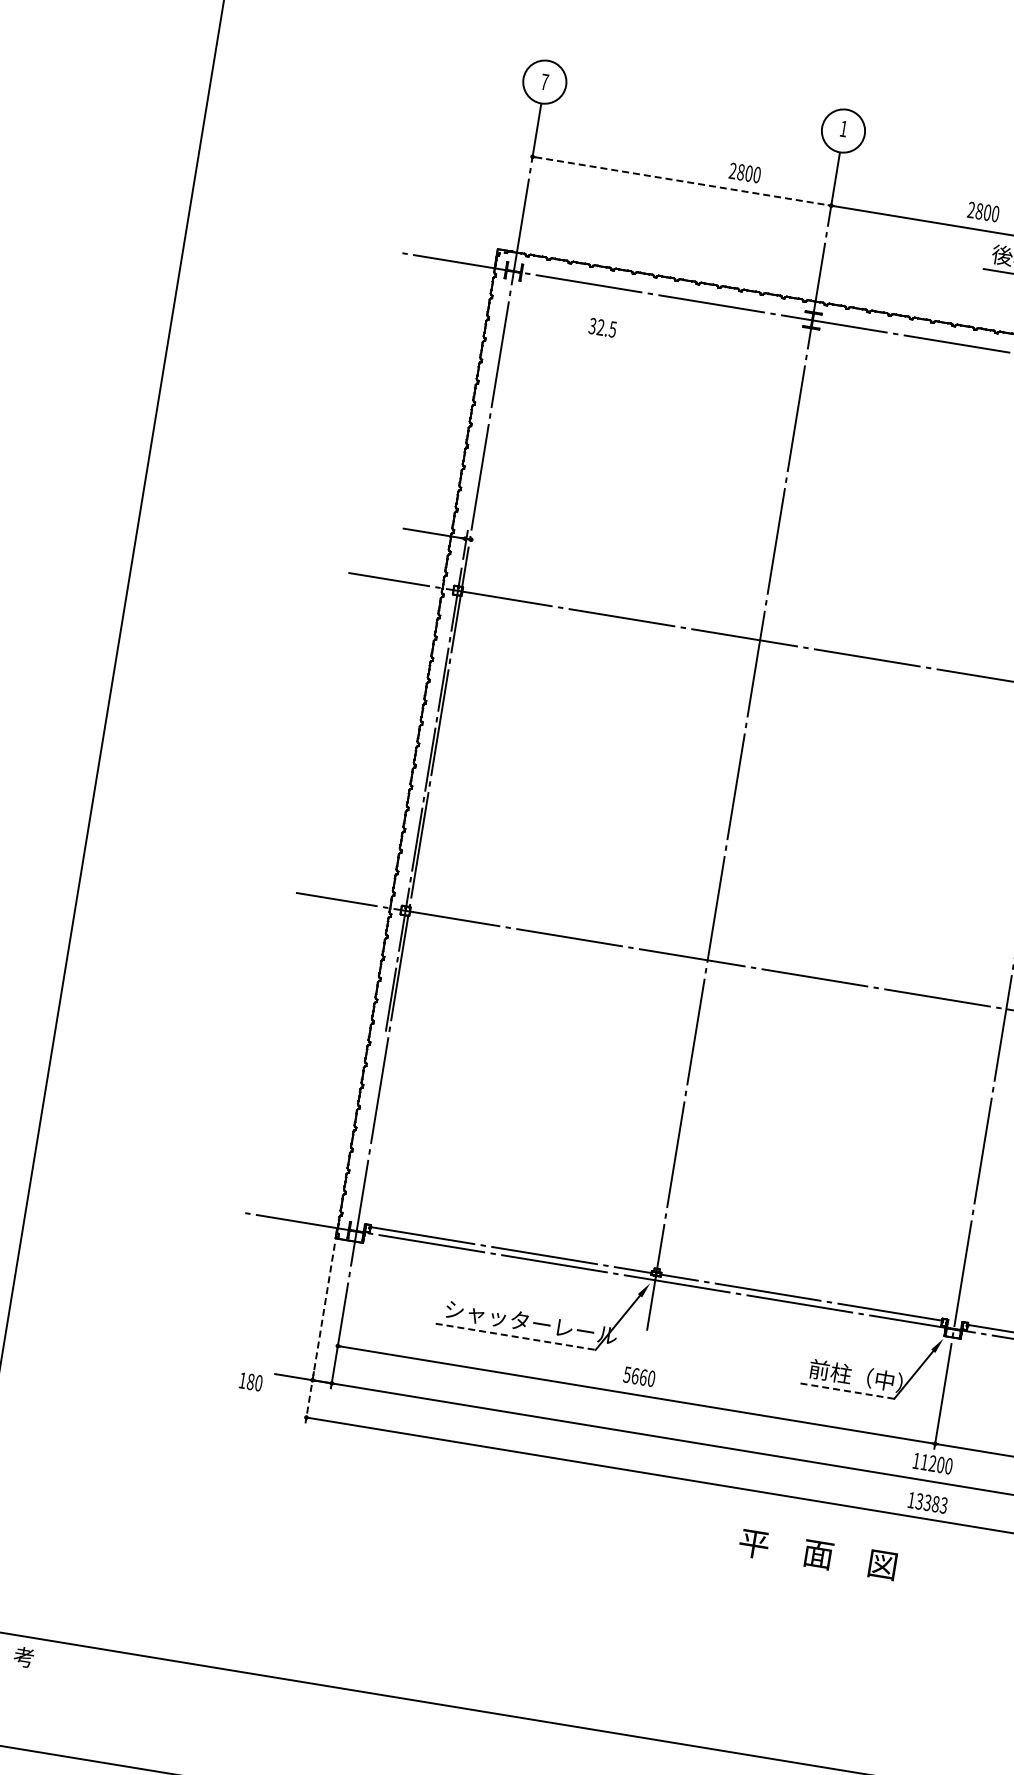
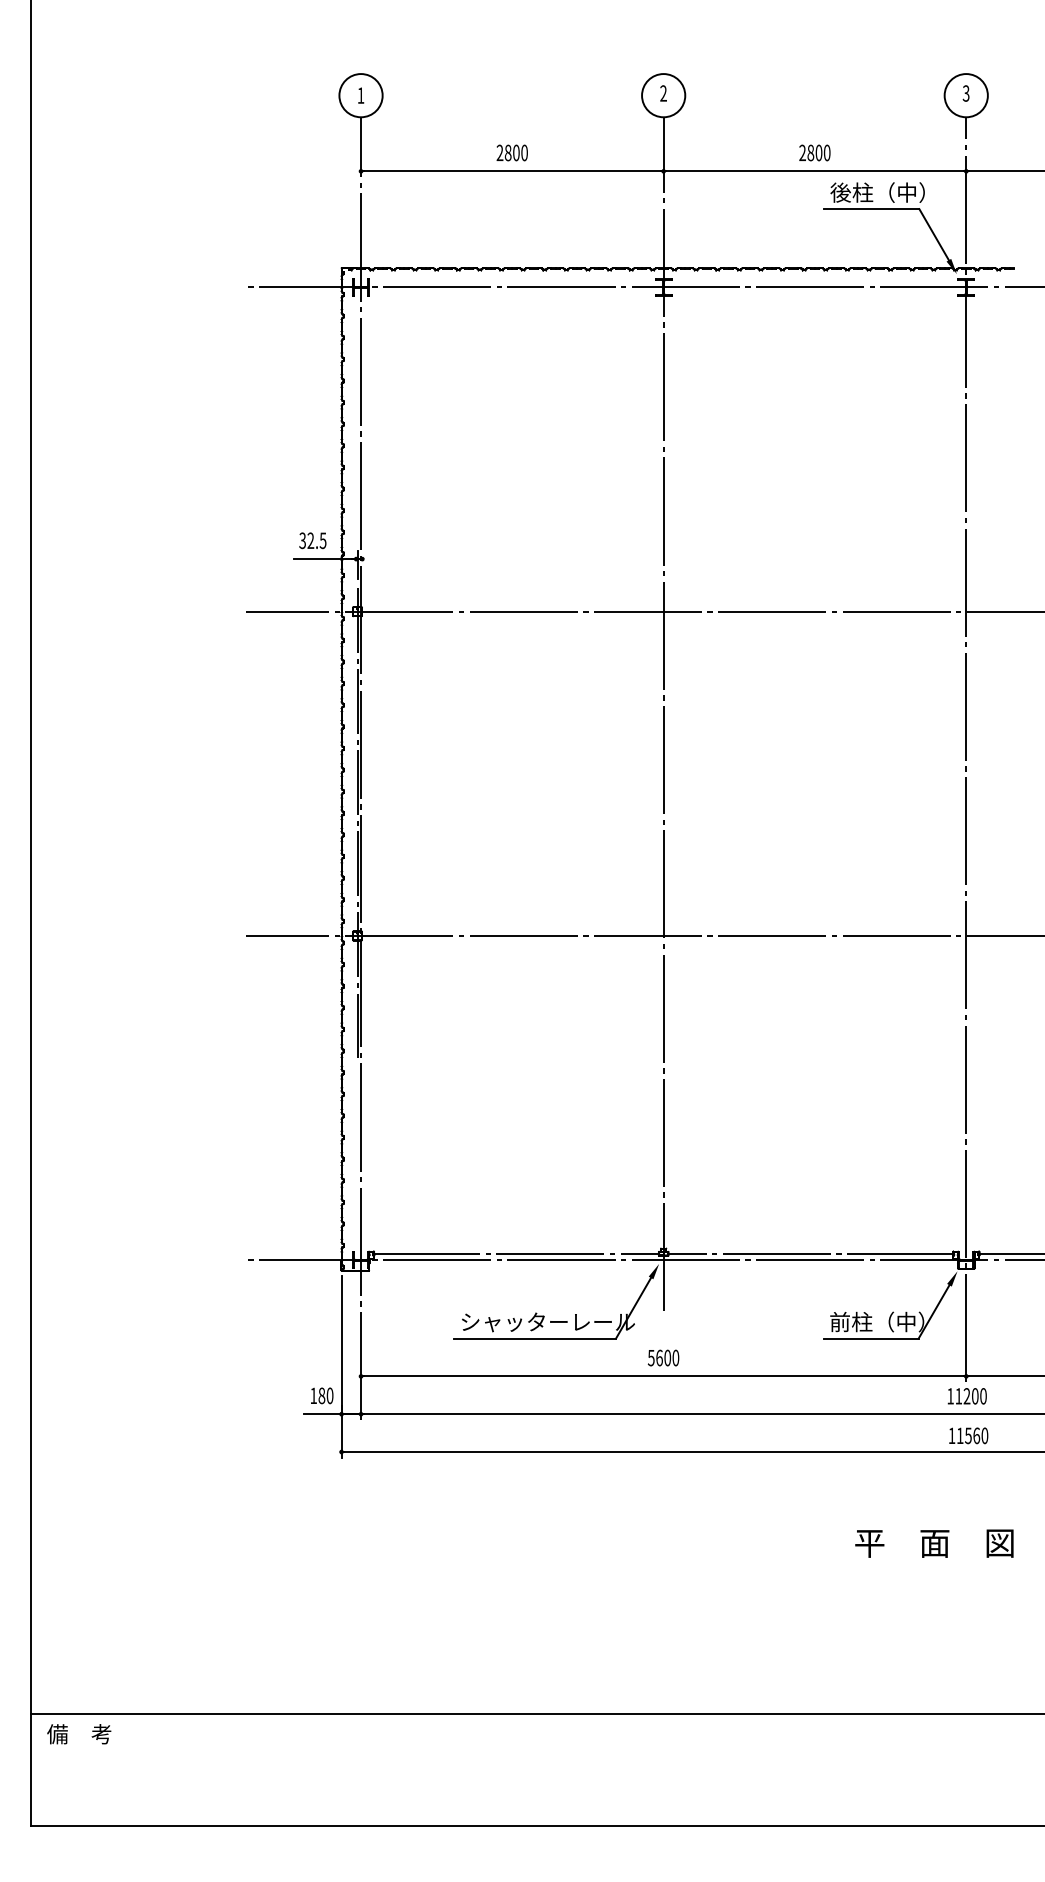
text: (544, 81) -> (360, 95), 7 -> 1
text: (843, 128) -> (663, 93), 1 -> 2
text: (744, 172) -> (511, 152), moved
line: (682, 181) -> (512, 171), dashed -> solid
text: (602, 327) -> (312, 540), moved
line: (320, 1334) -> (341, 1367), dashed -> solid
line: (516, 1336) -> (535, 1338), dashed -> solid
text: (643, 1376) -> (667, 1357), 5660 -> 5600
text: (251, 1381) -> (322, 1395), moved
line: (847, 1391) -> (871, 1338), dashed -> solid
text: (931, 1503) -> (972, 1435), 13383 -> 11560
text: (817, 1554) -> (934, 1543), moved

